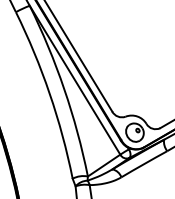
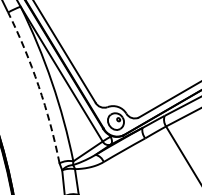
arc: (49, 93) -> (38, 86), solid -> dashed

